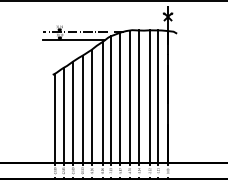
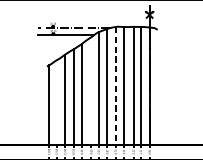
line: (129, 97) -> (115, 86), solid -> dashed
line: (102, 102) -> (91, 91), removed
line: (63, 115) -> (56, 102), removed

